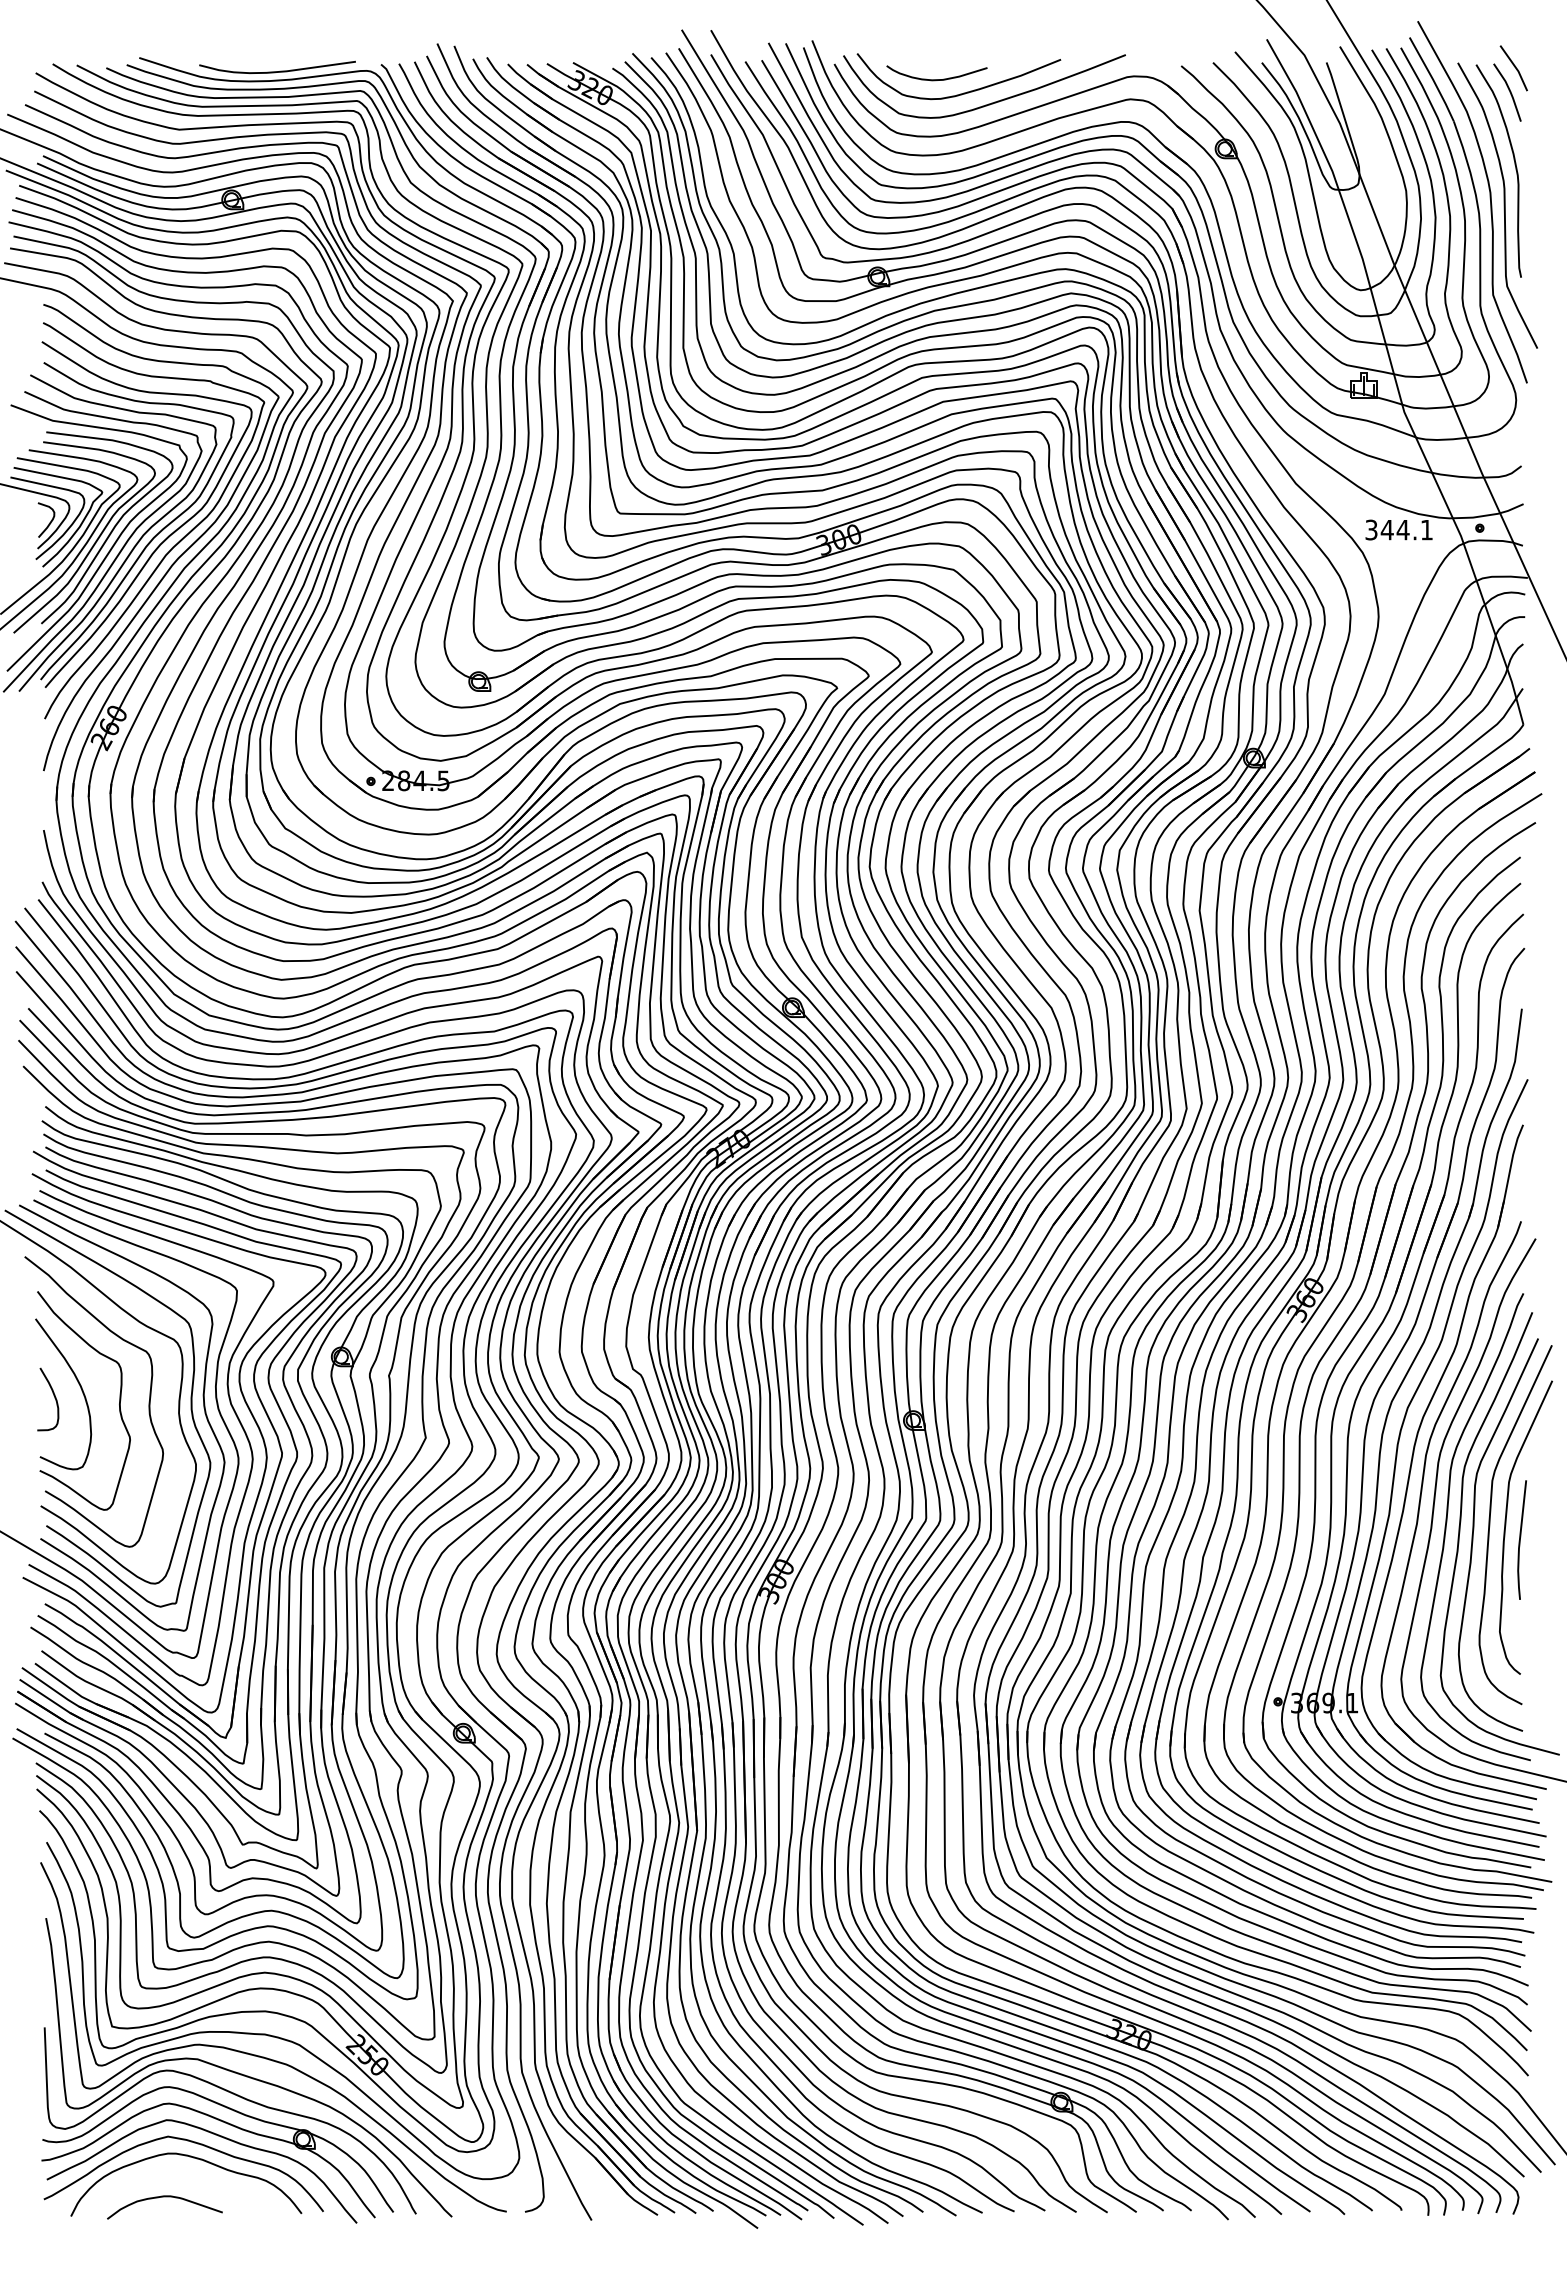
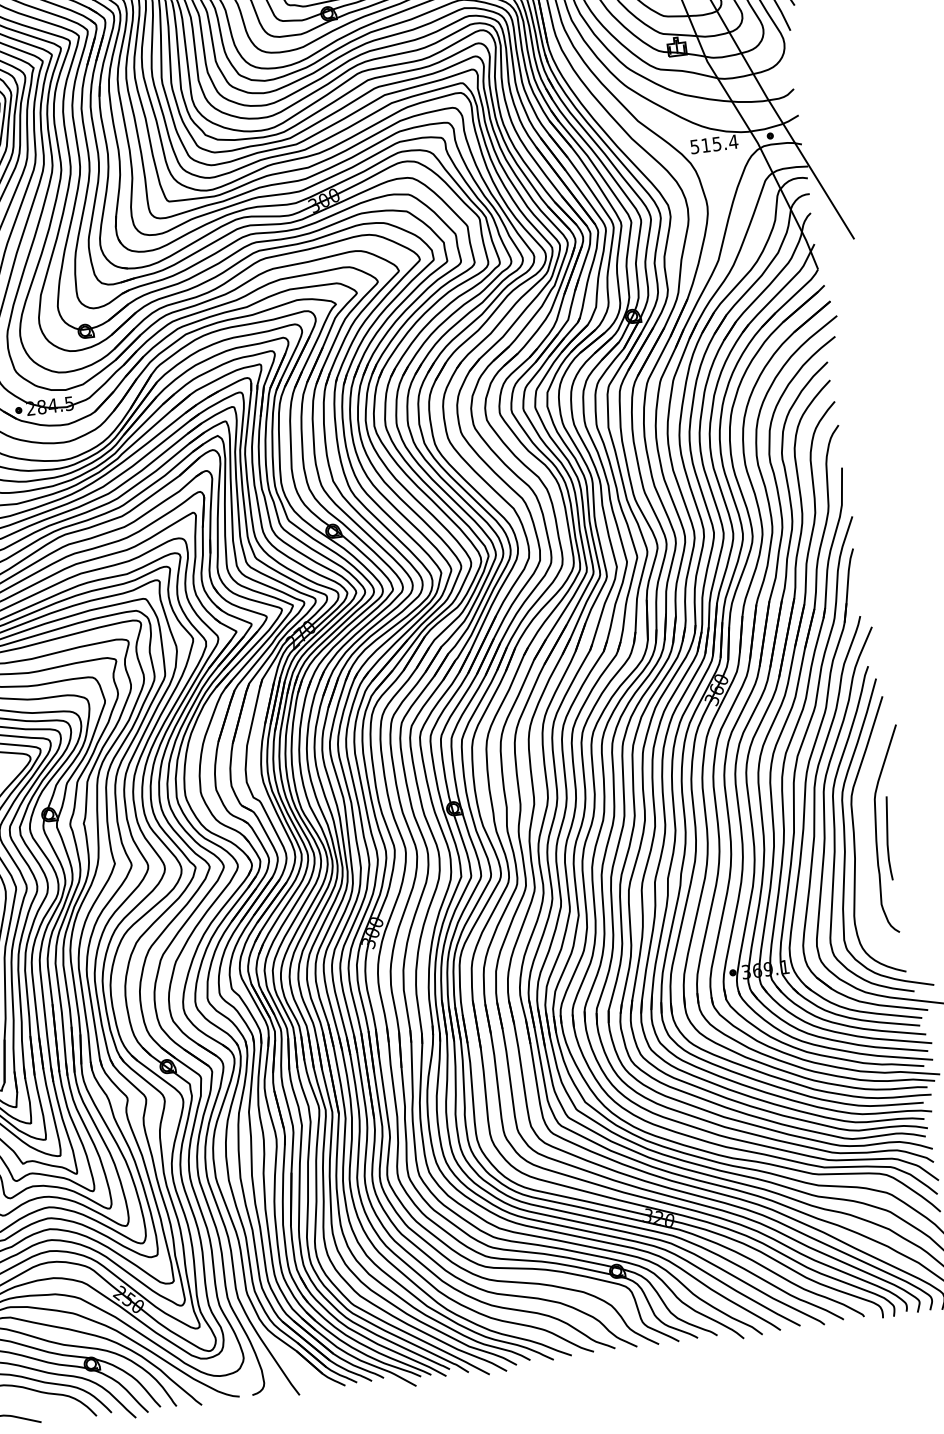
text: (1399, 529) -> (714, 144), 344.1 -> 515.4
curve: (1490, 1525) -> (865, 831), removed

